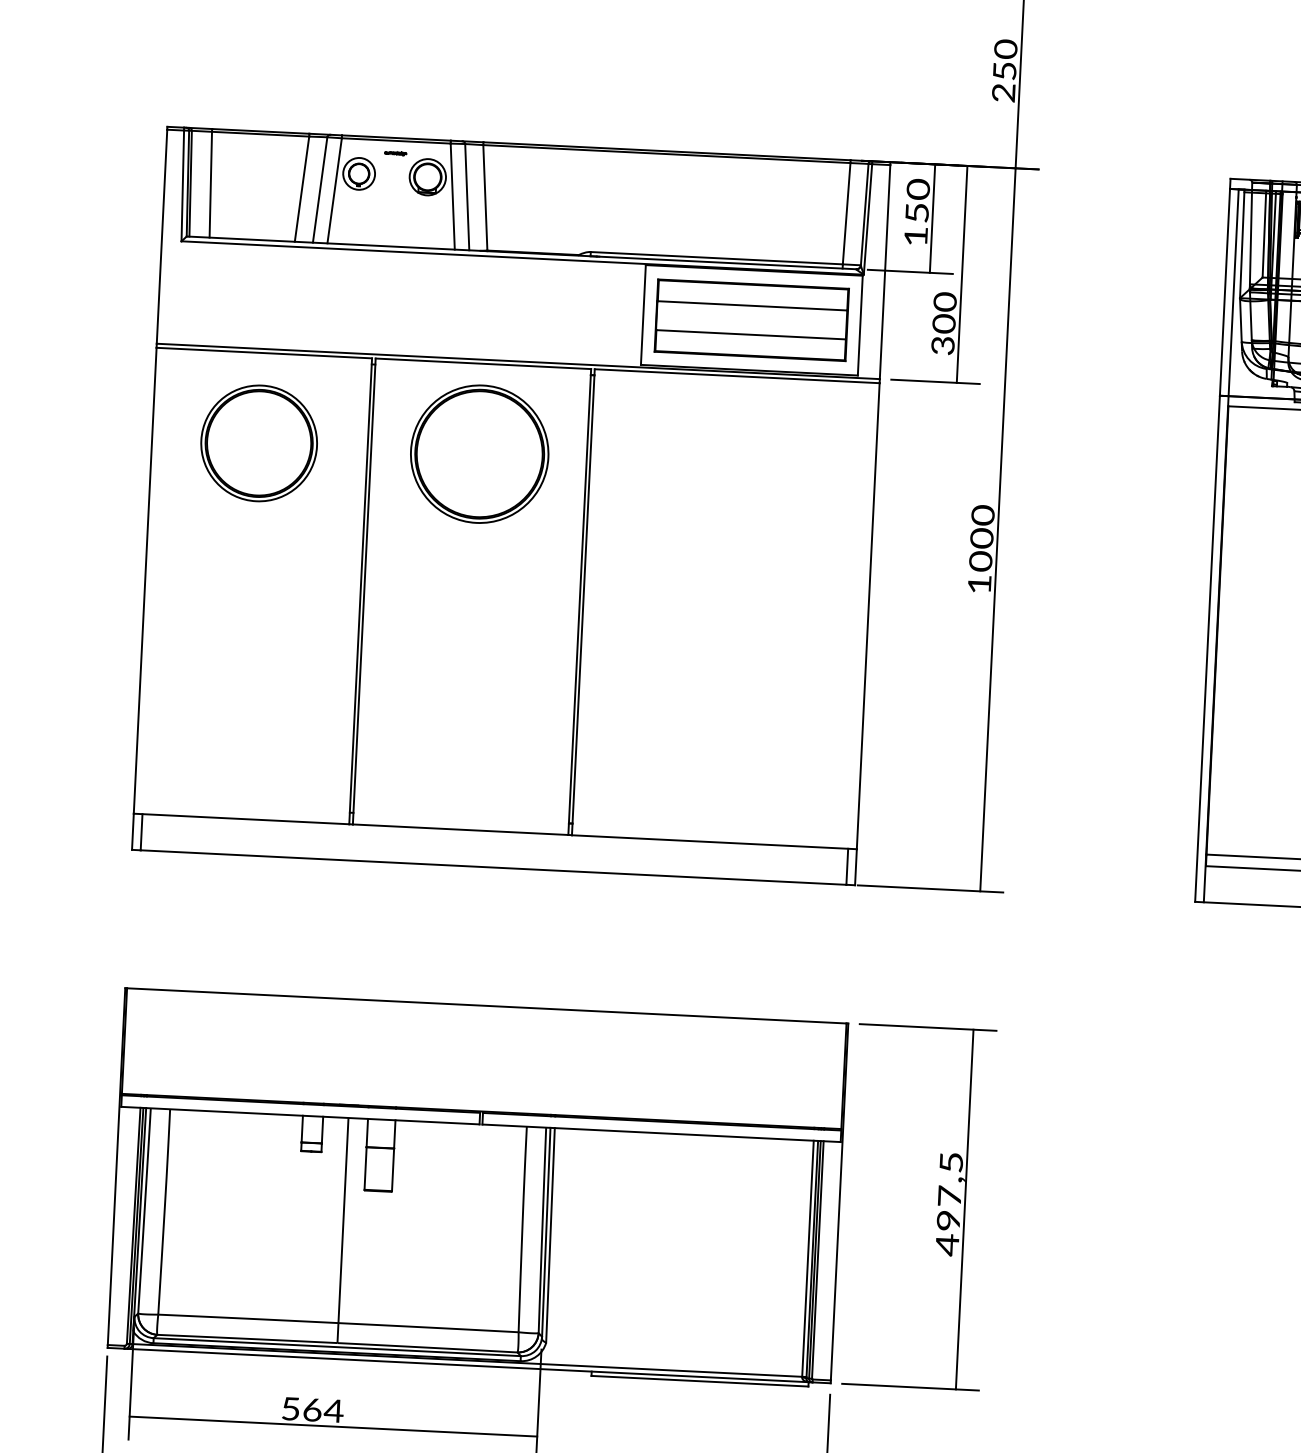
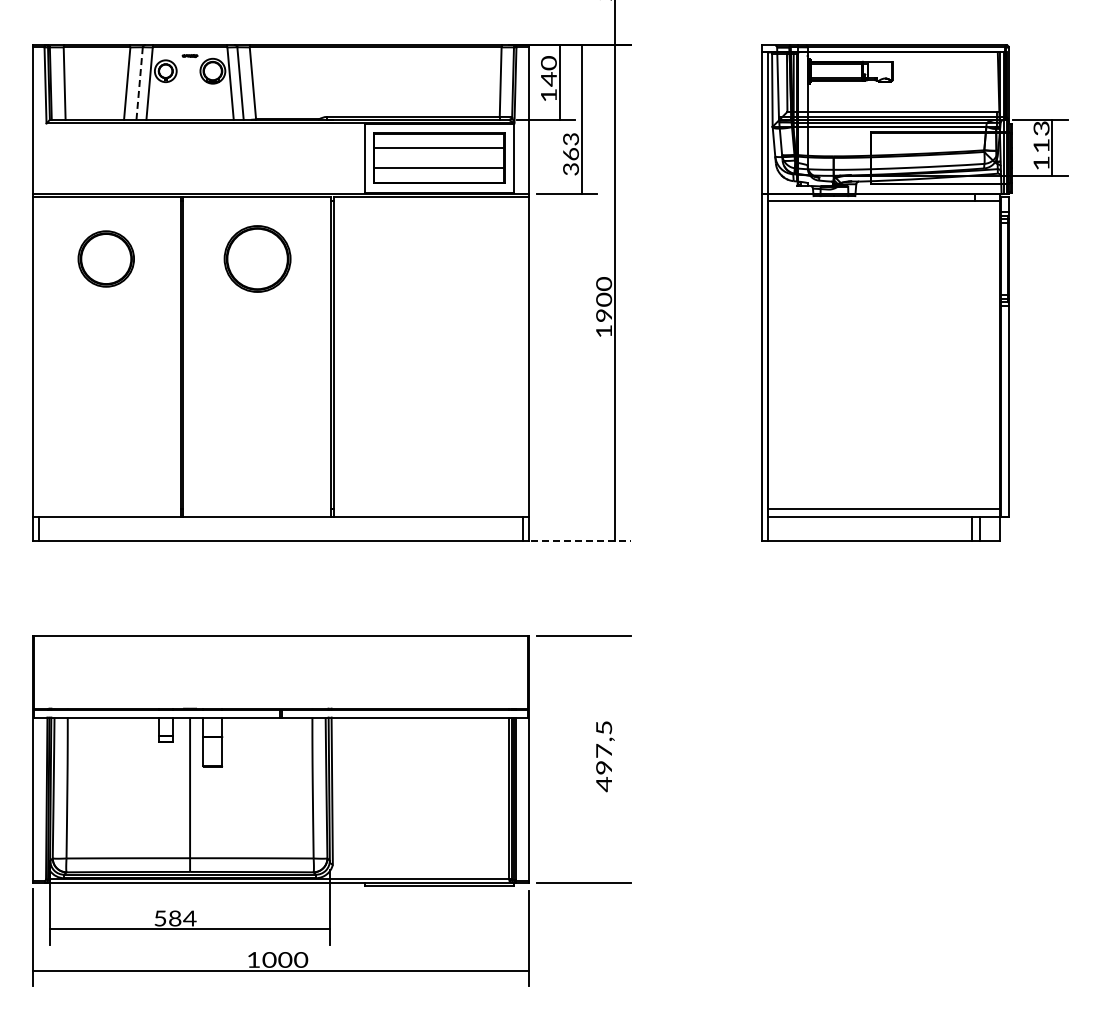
line: (319, 189) -> (139, 83), solid -> dashed
text: (916, 213) -> (548, 79), 150 -> 140
text: (943, 312) -> (570, 146), 300 -> 363
part: (257, 442) -> (105, 258), size x0.7
part: (479, 453) -> (257, 258), size x0.7
text: (981, 561) -> (604, 315), 1000 -> 1900
line: (930, 889) -> (580, 541), solid -> dashed
line: (964, 1209) -> (614, 759), removed
text: (312, 1408) -> (175, 917), 564 -> 584

